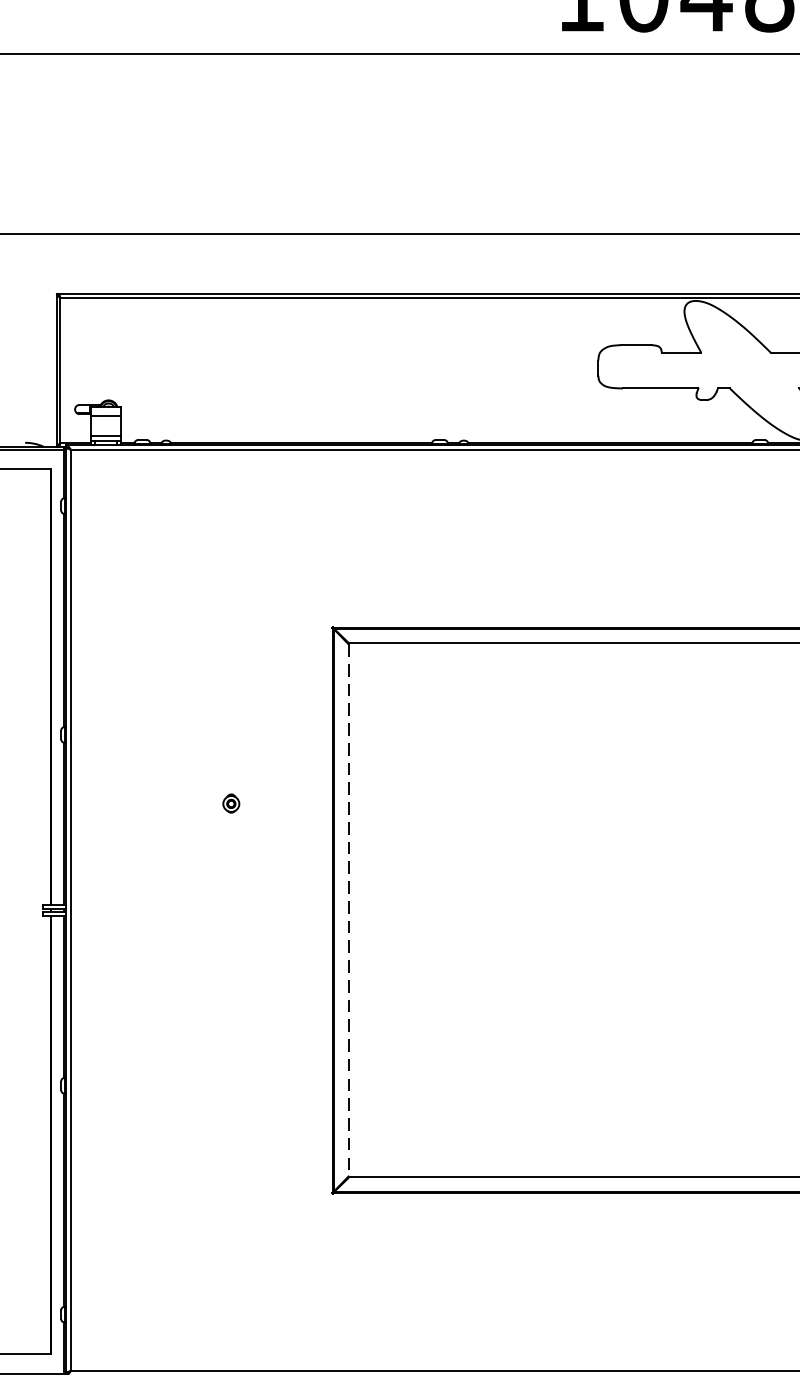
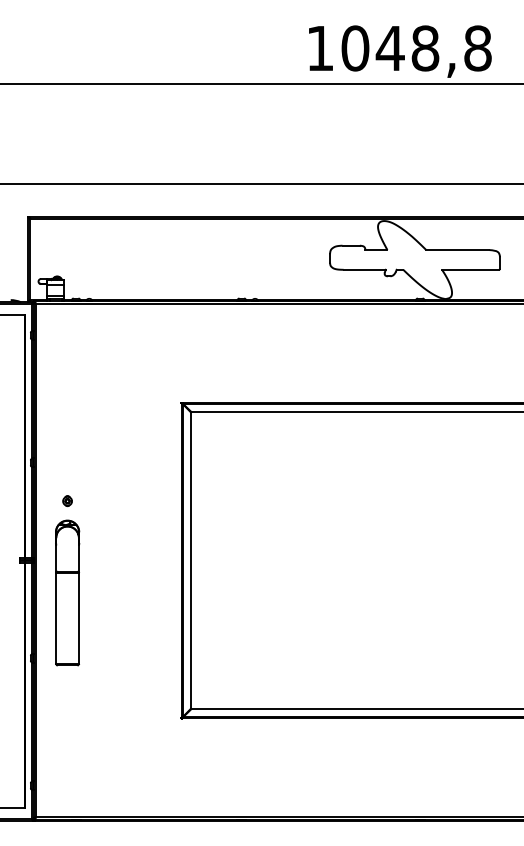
part: (231, 804) -> (67, 501), moved
line: (347, 912) -> (190, 561), dashed -> solid
part: (127, 967) -> (67, 592), added

